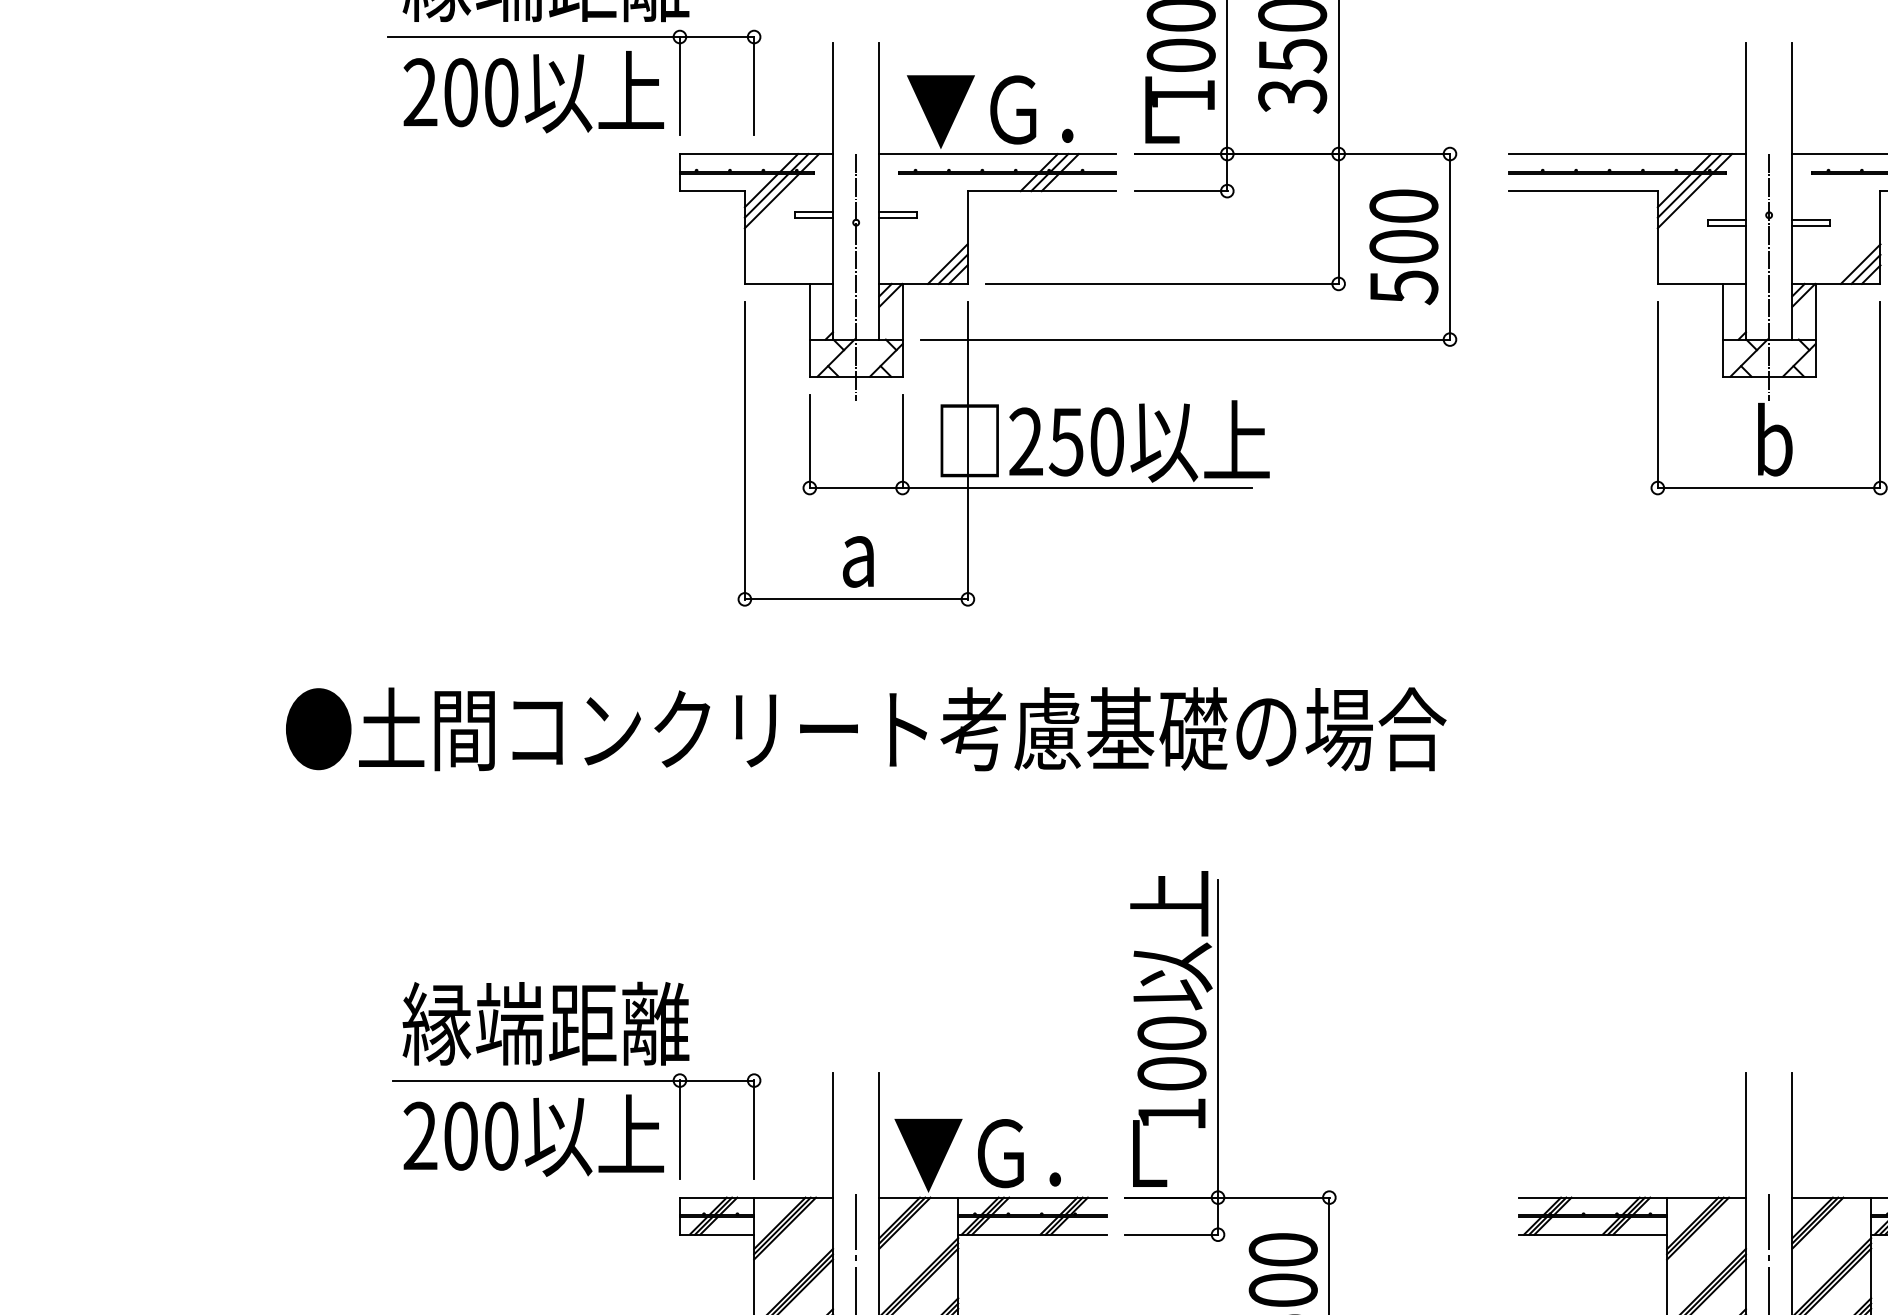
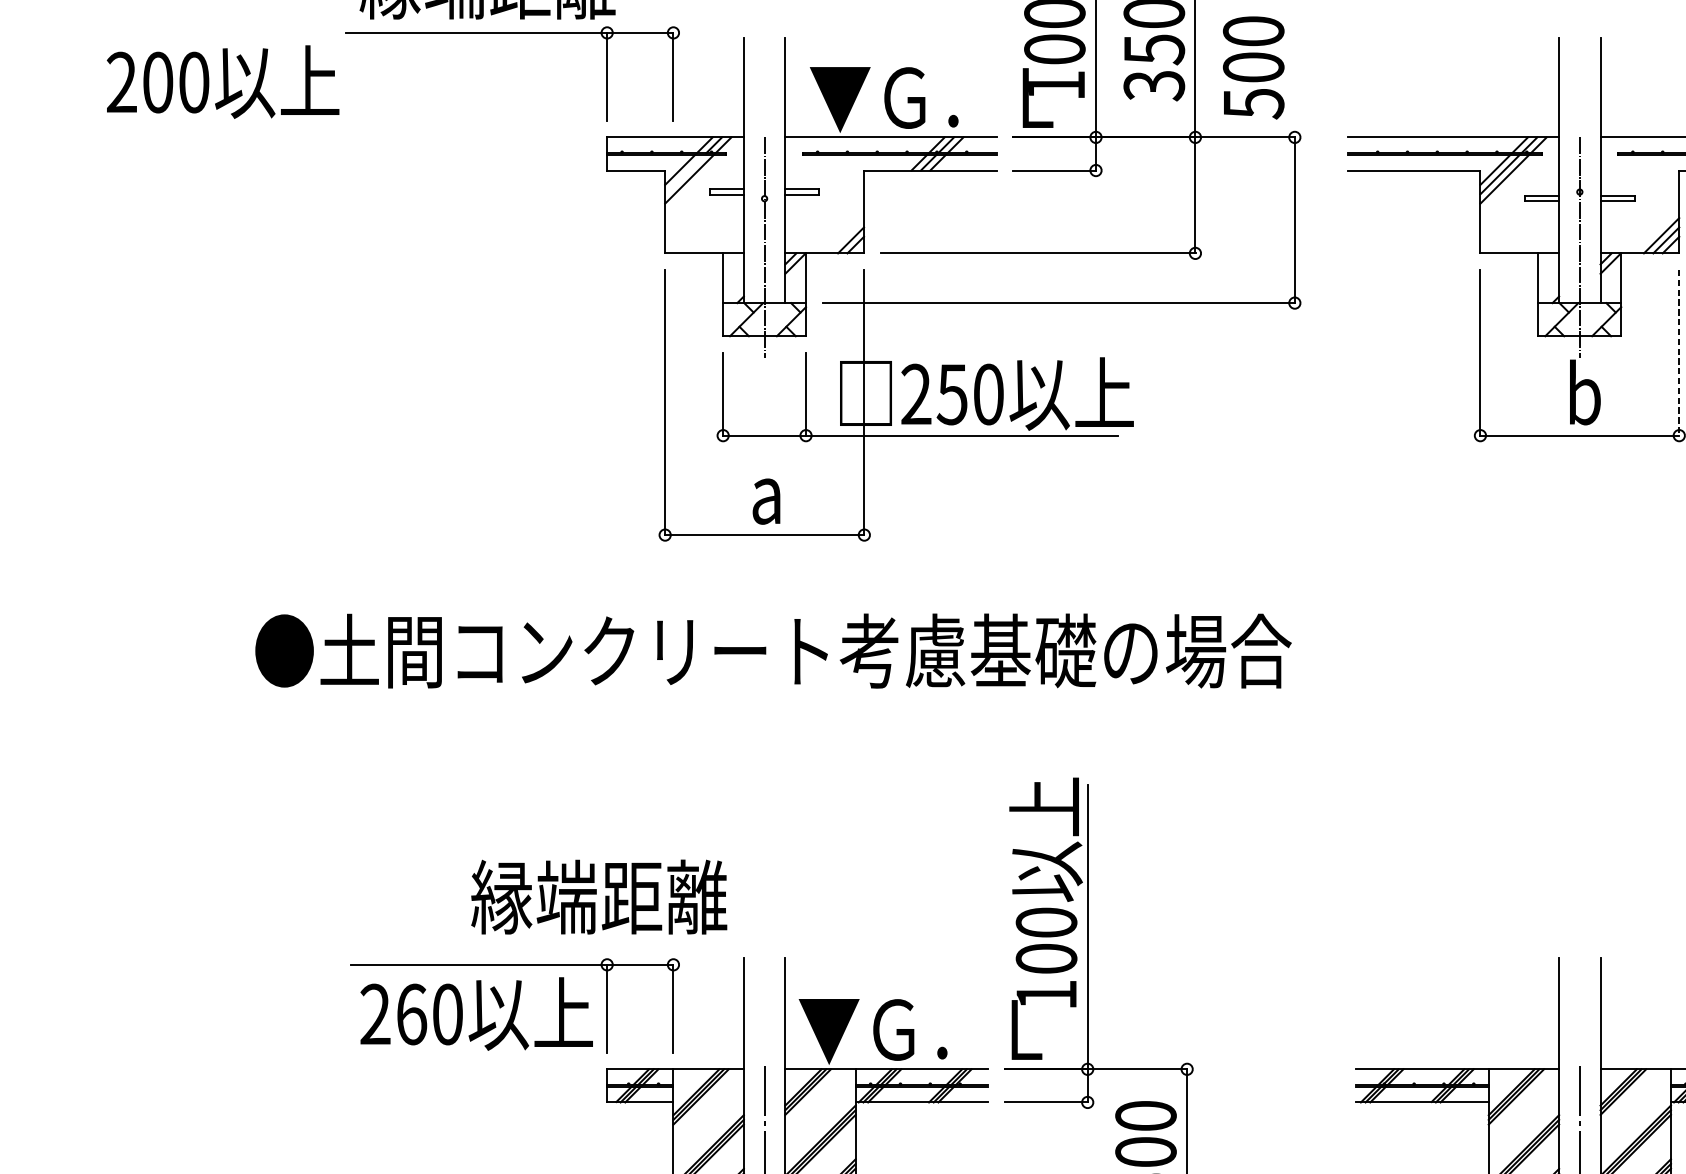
text: (533, 92) -> (222, 82), moved
line: (766, 195) -> (684, 174), removed
text: (1403, 247) -> (1253, 68), moved
line: (947, 263) -> (846, 235), removed
line: (1880, 395) -> (1679, 353), solid -> dashed
text: (545, 1023) -> (598, 896), moved
text: (461, 1135) -> (412, 1013), 200 -> 260

